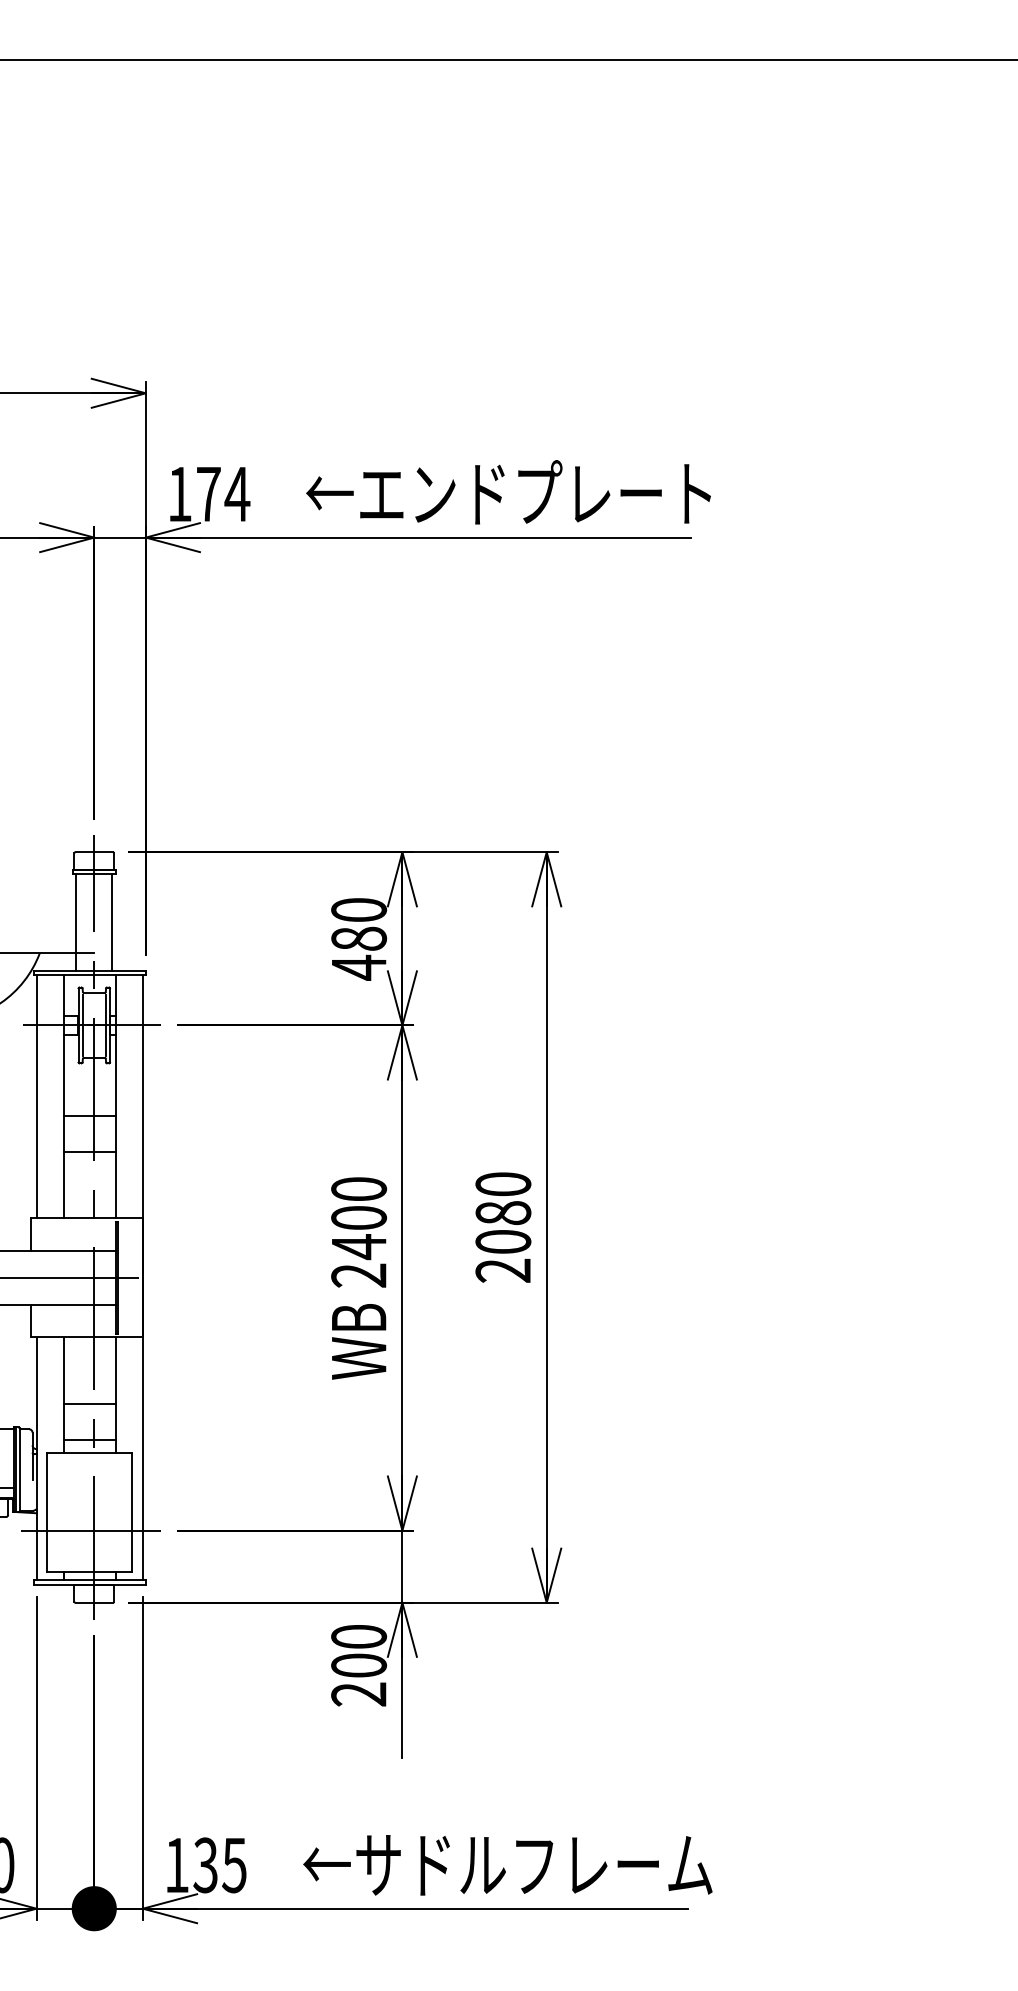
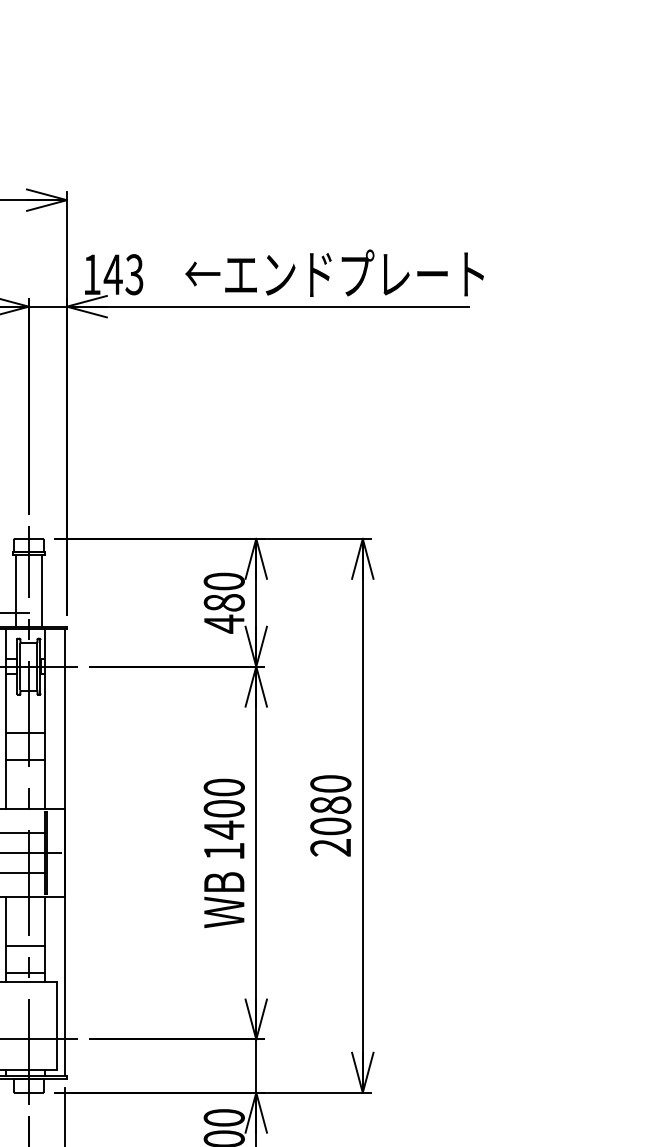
text: (222, 494) -> (123, 274), 174 -> 143
text: (358, 1275) -> (223, 851), 2400 -> 1400

